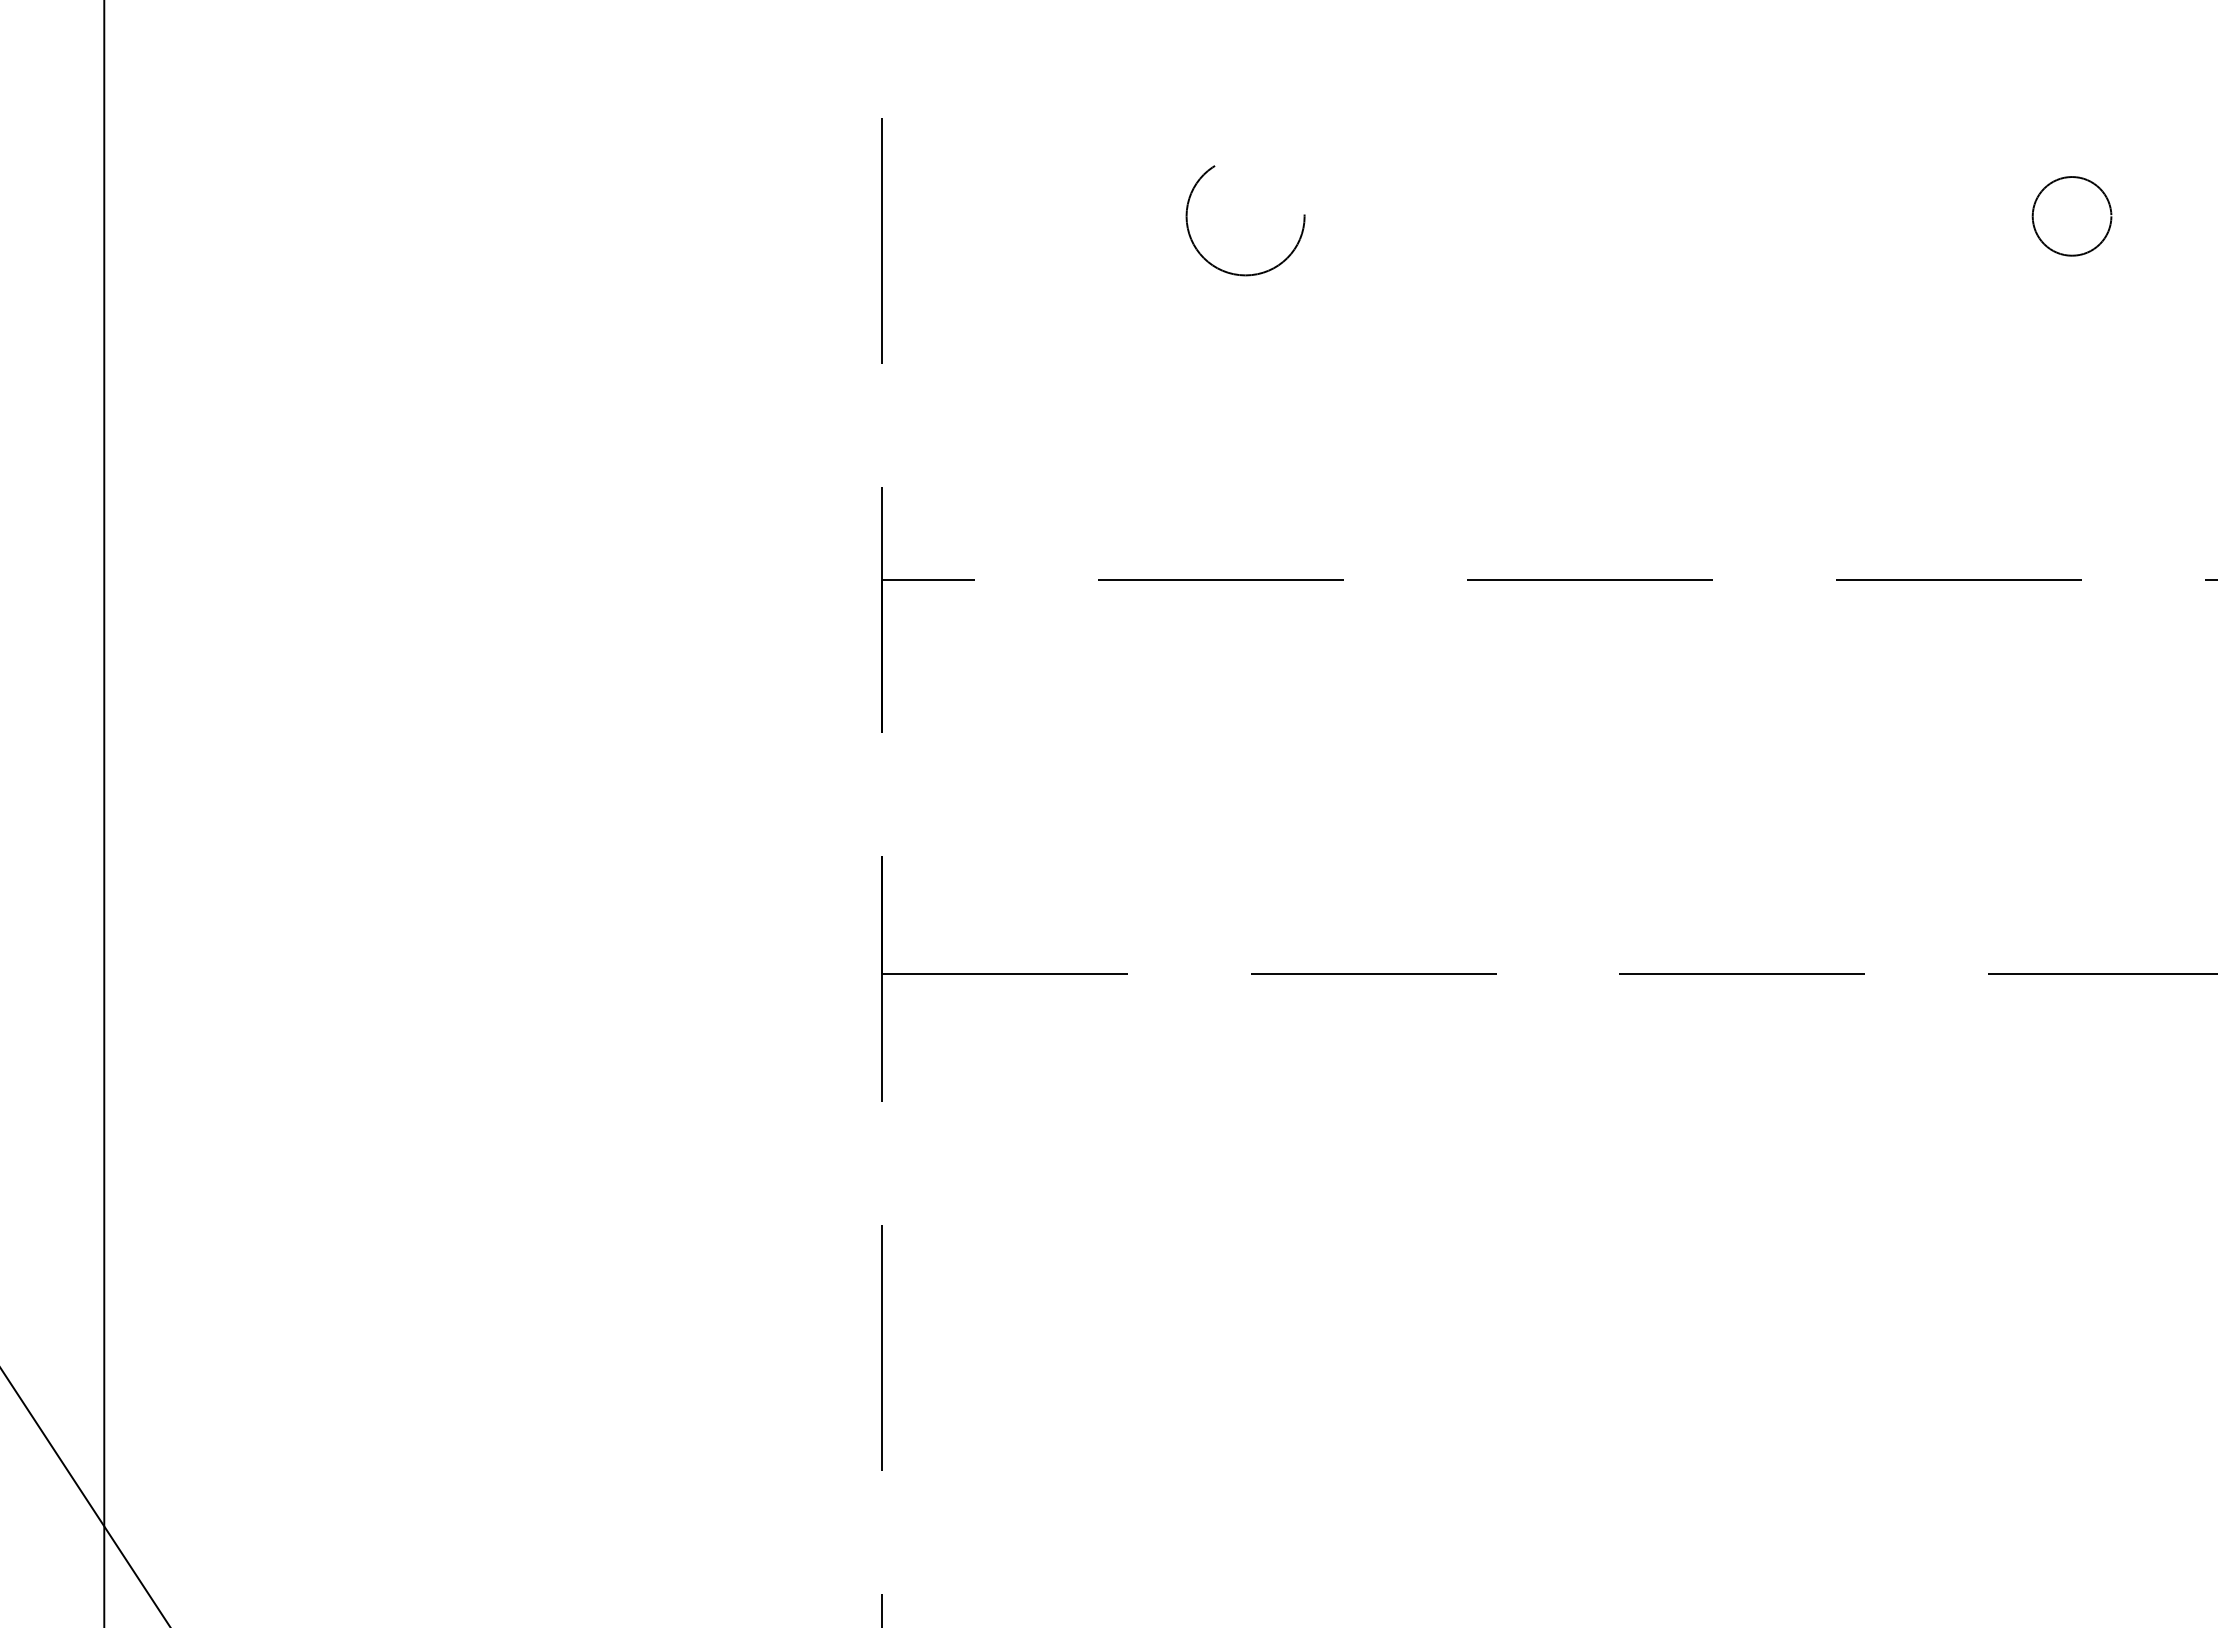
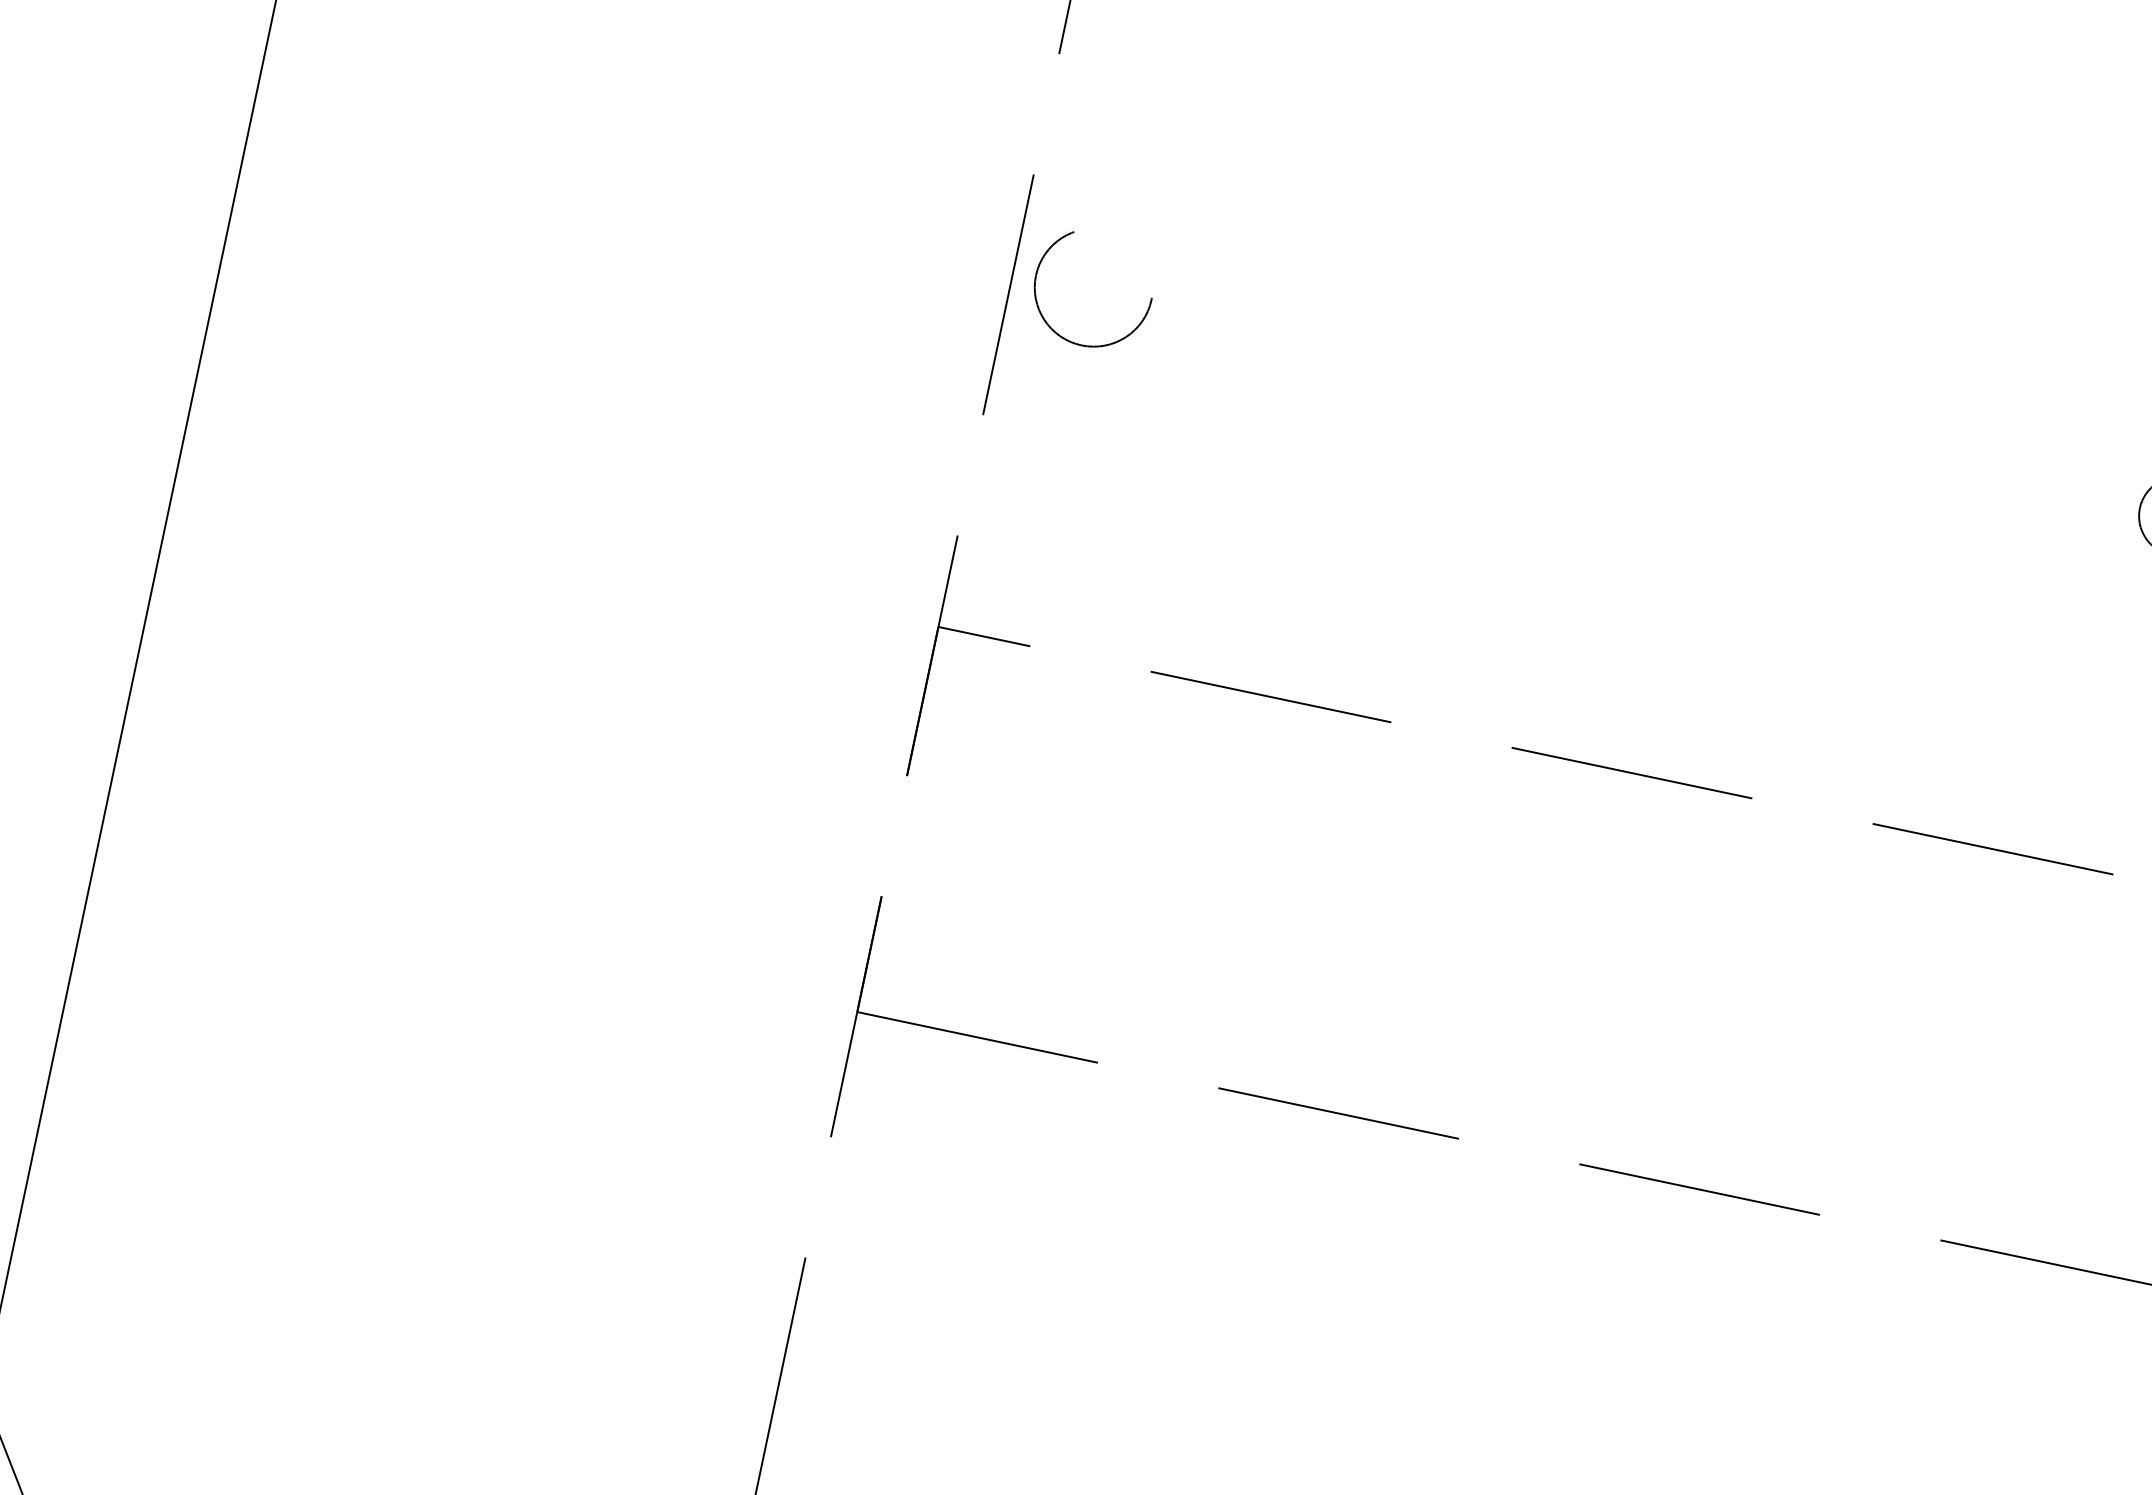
circle: (1245, 220) -> (1092, 291), moved

